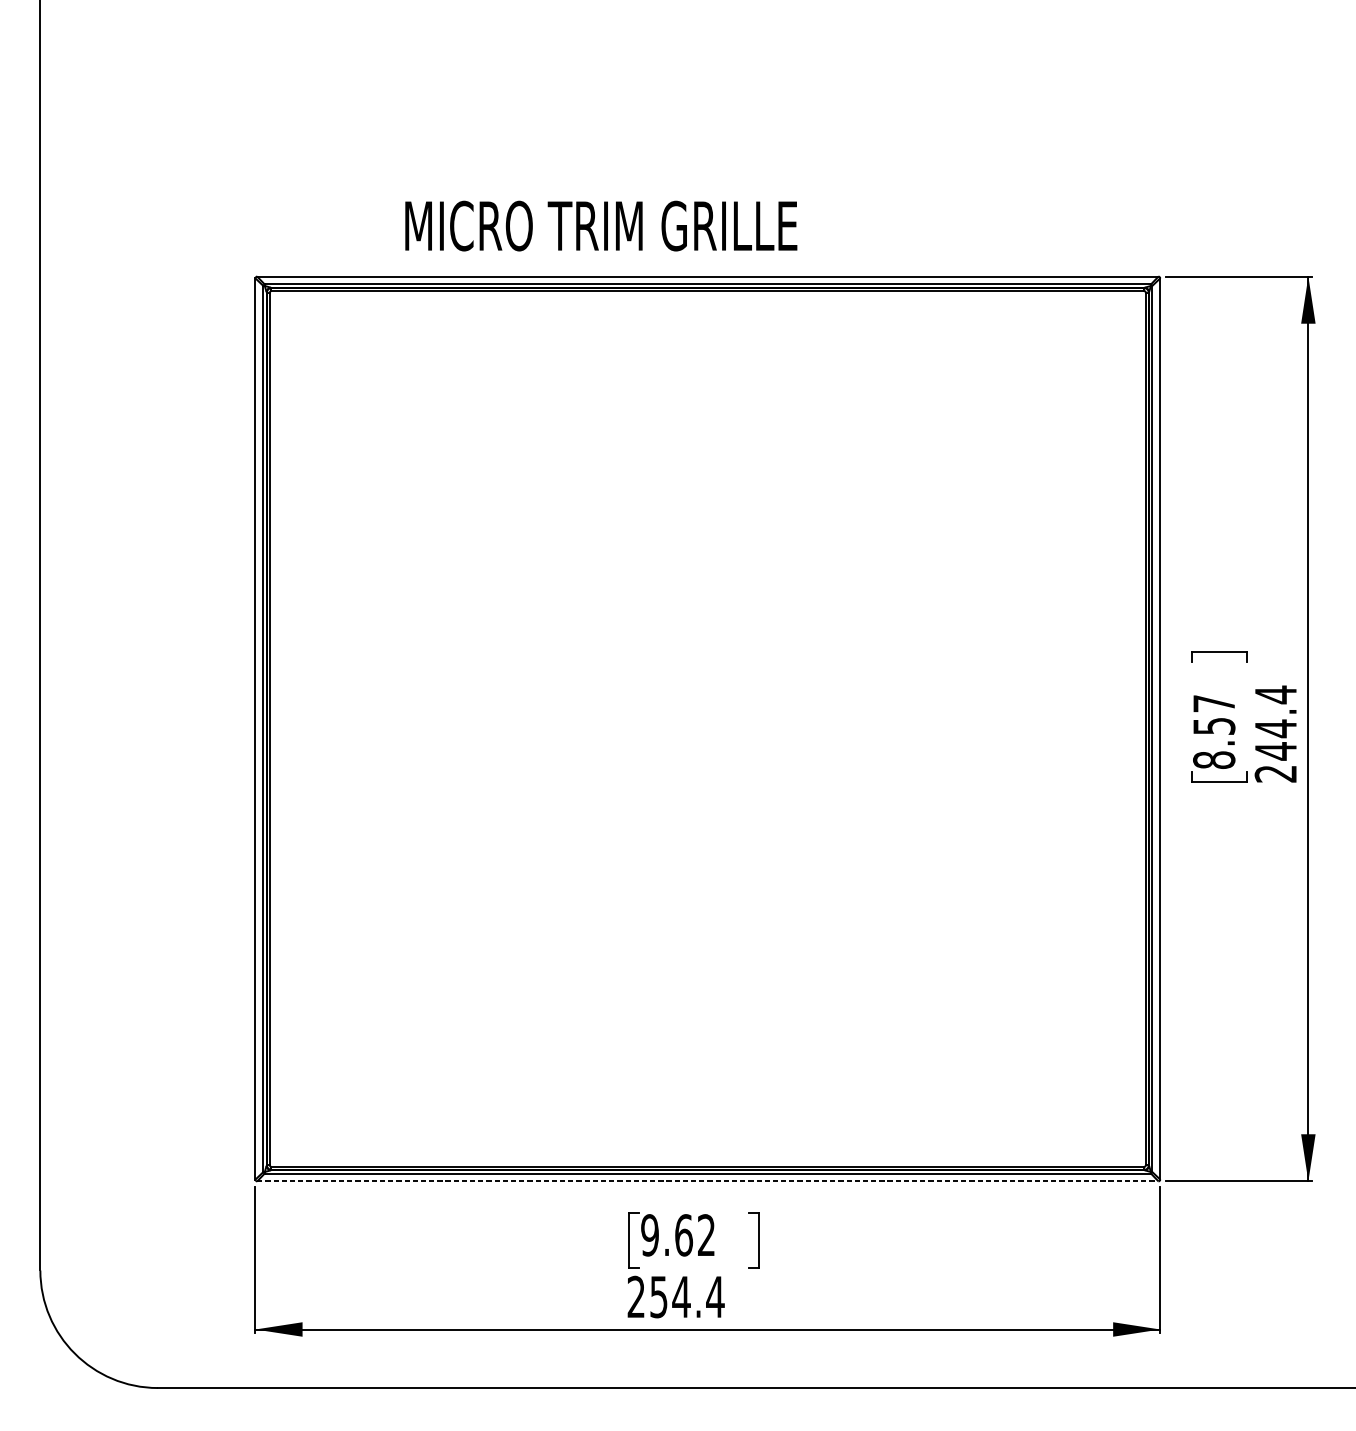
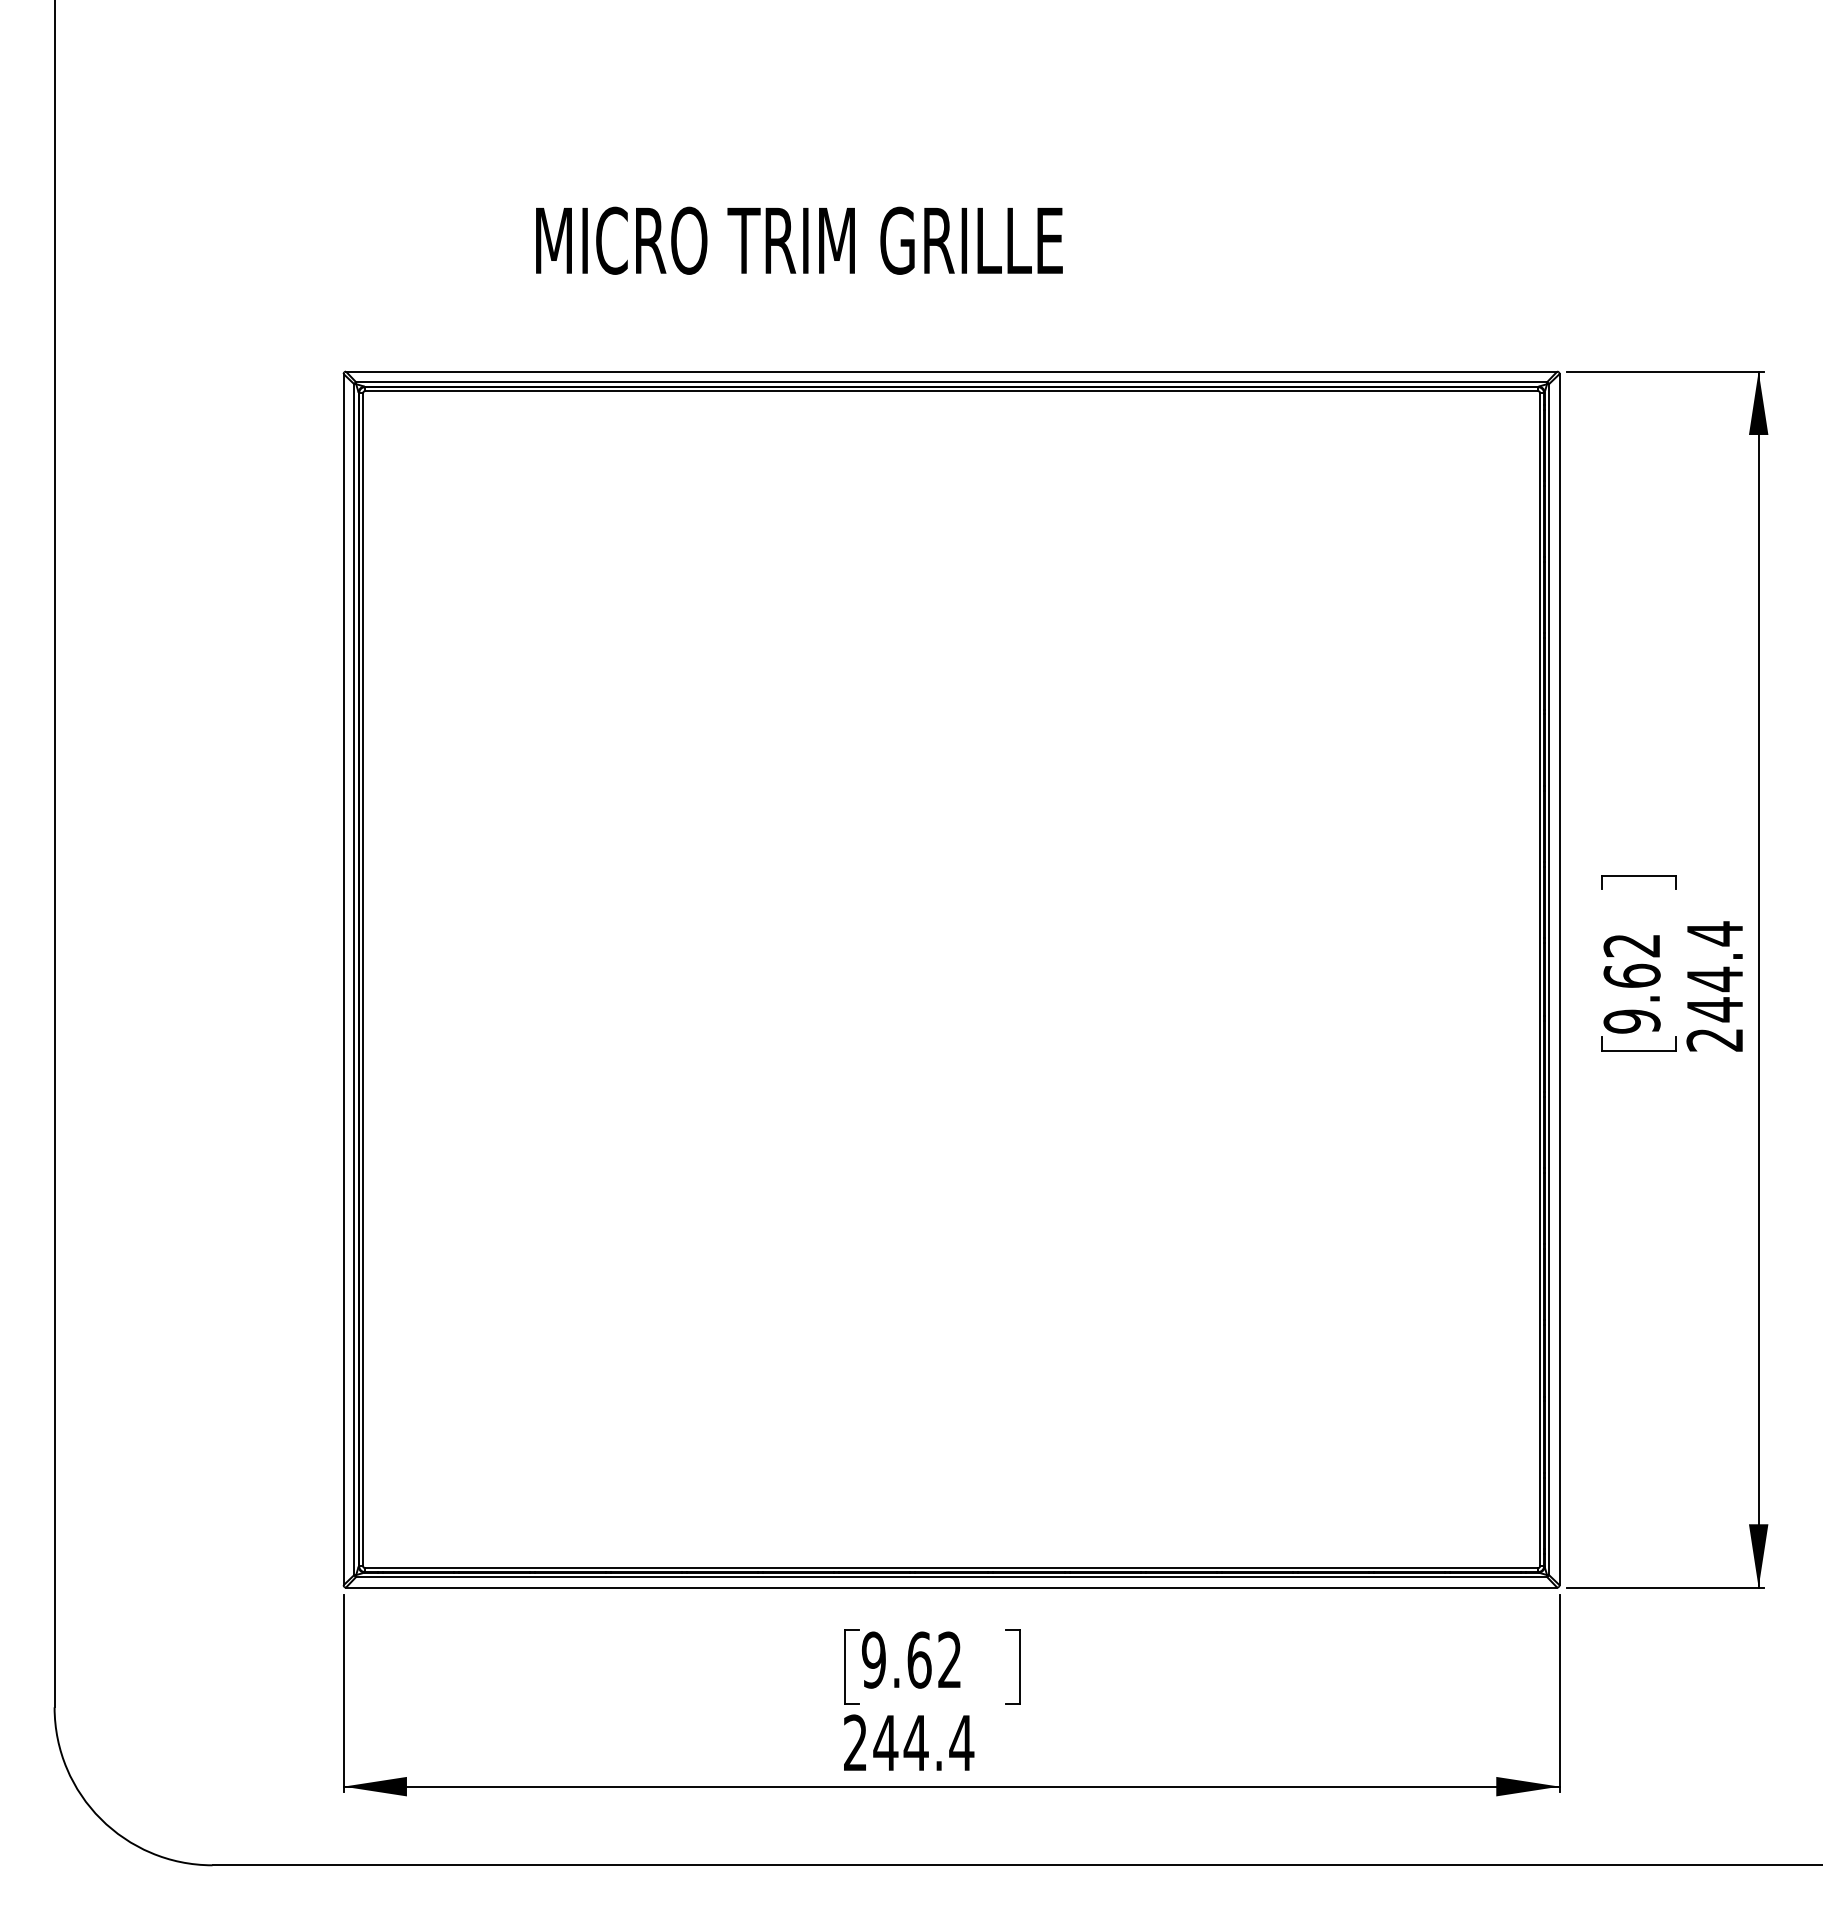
text: (601, 225) -> (799, 240), moved
text: (1213, 731) -> (1631, 983), 8.57 -> 9.62
line: (707, 1181) -> (951, 1587), dashed -> solid
text: (658, 1297) -> (885, 1743), 254.4 -> 244.4

